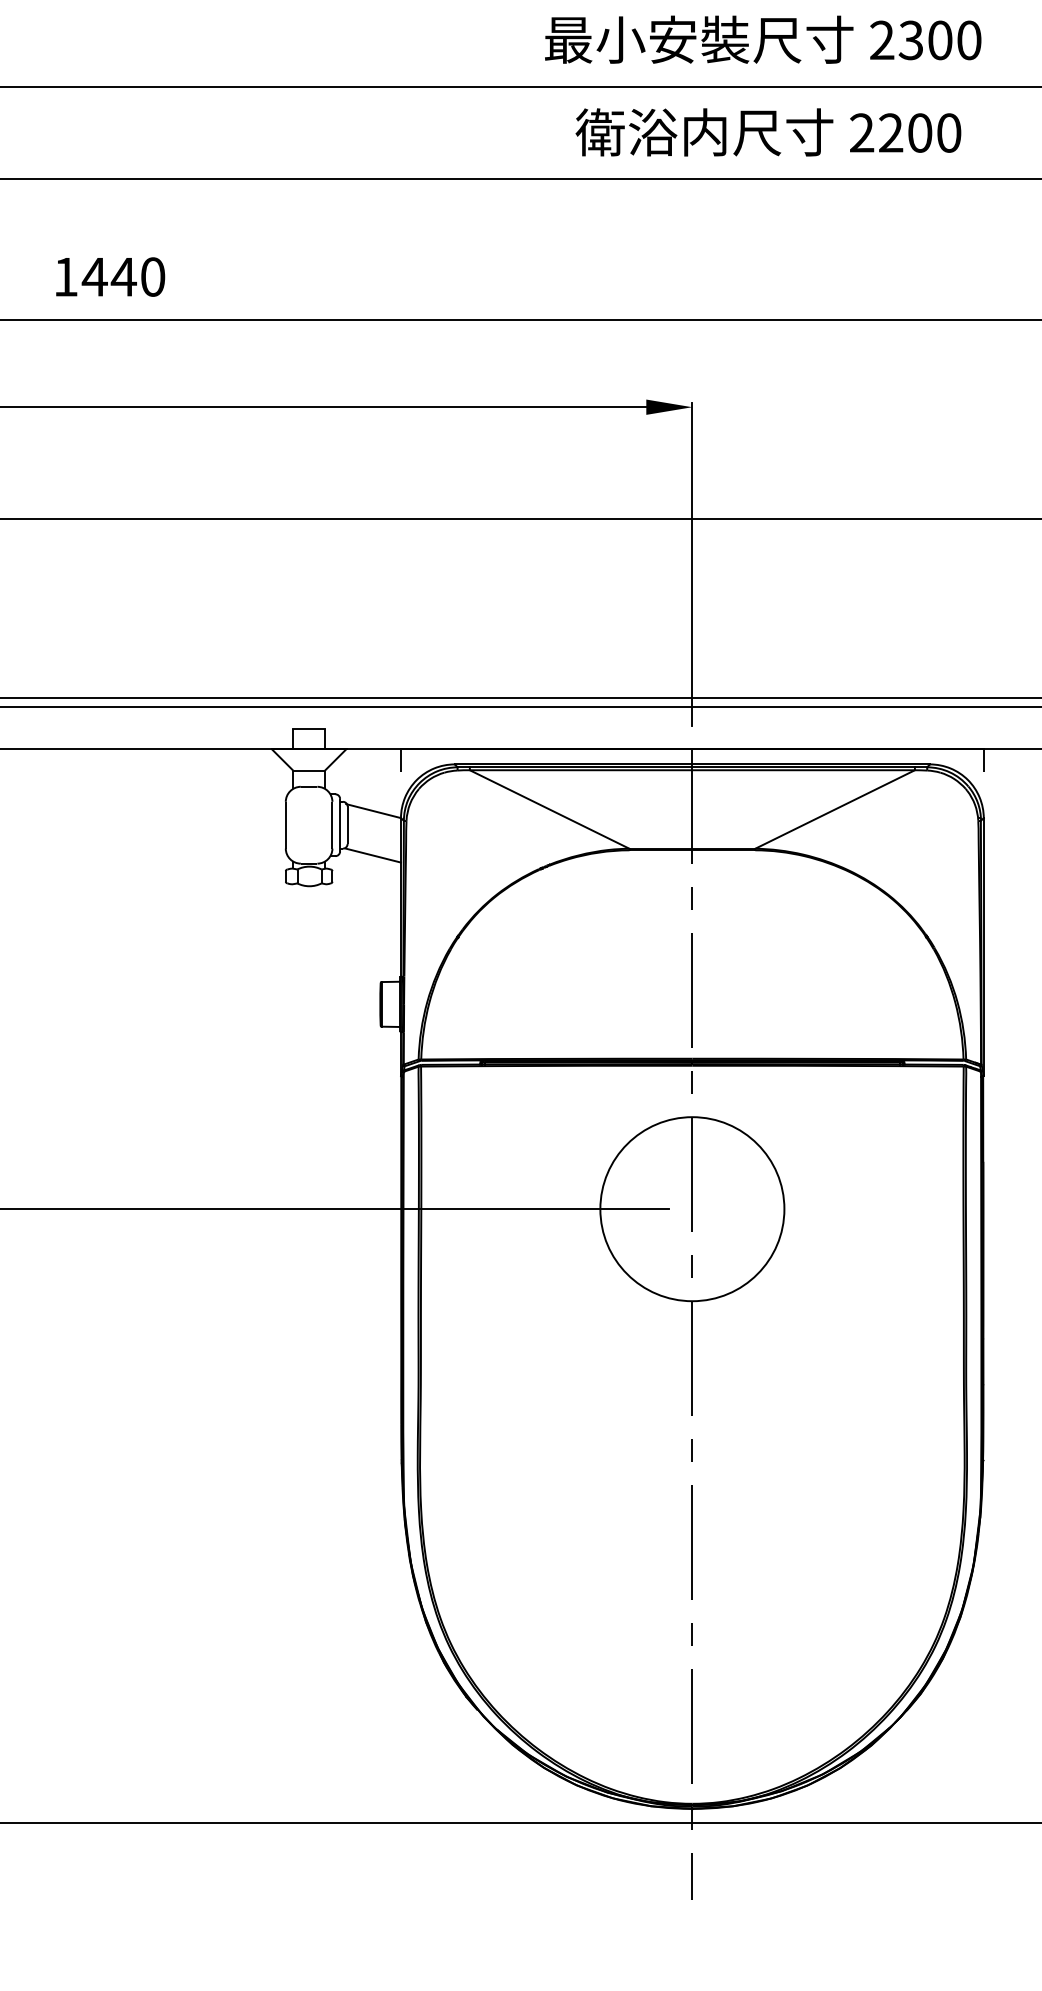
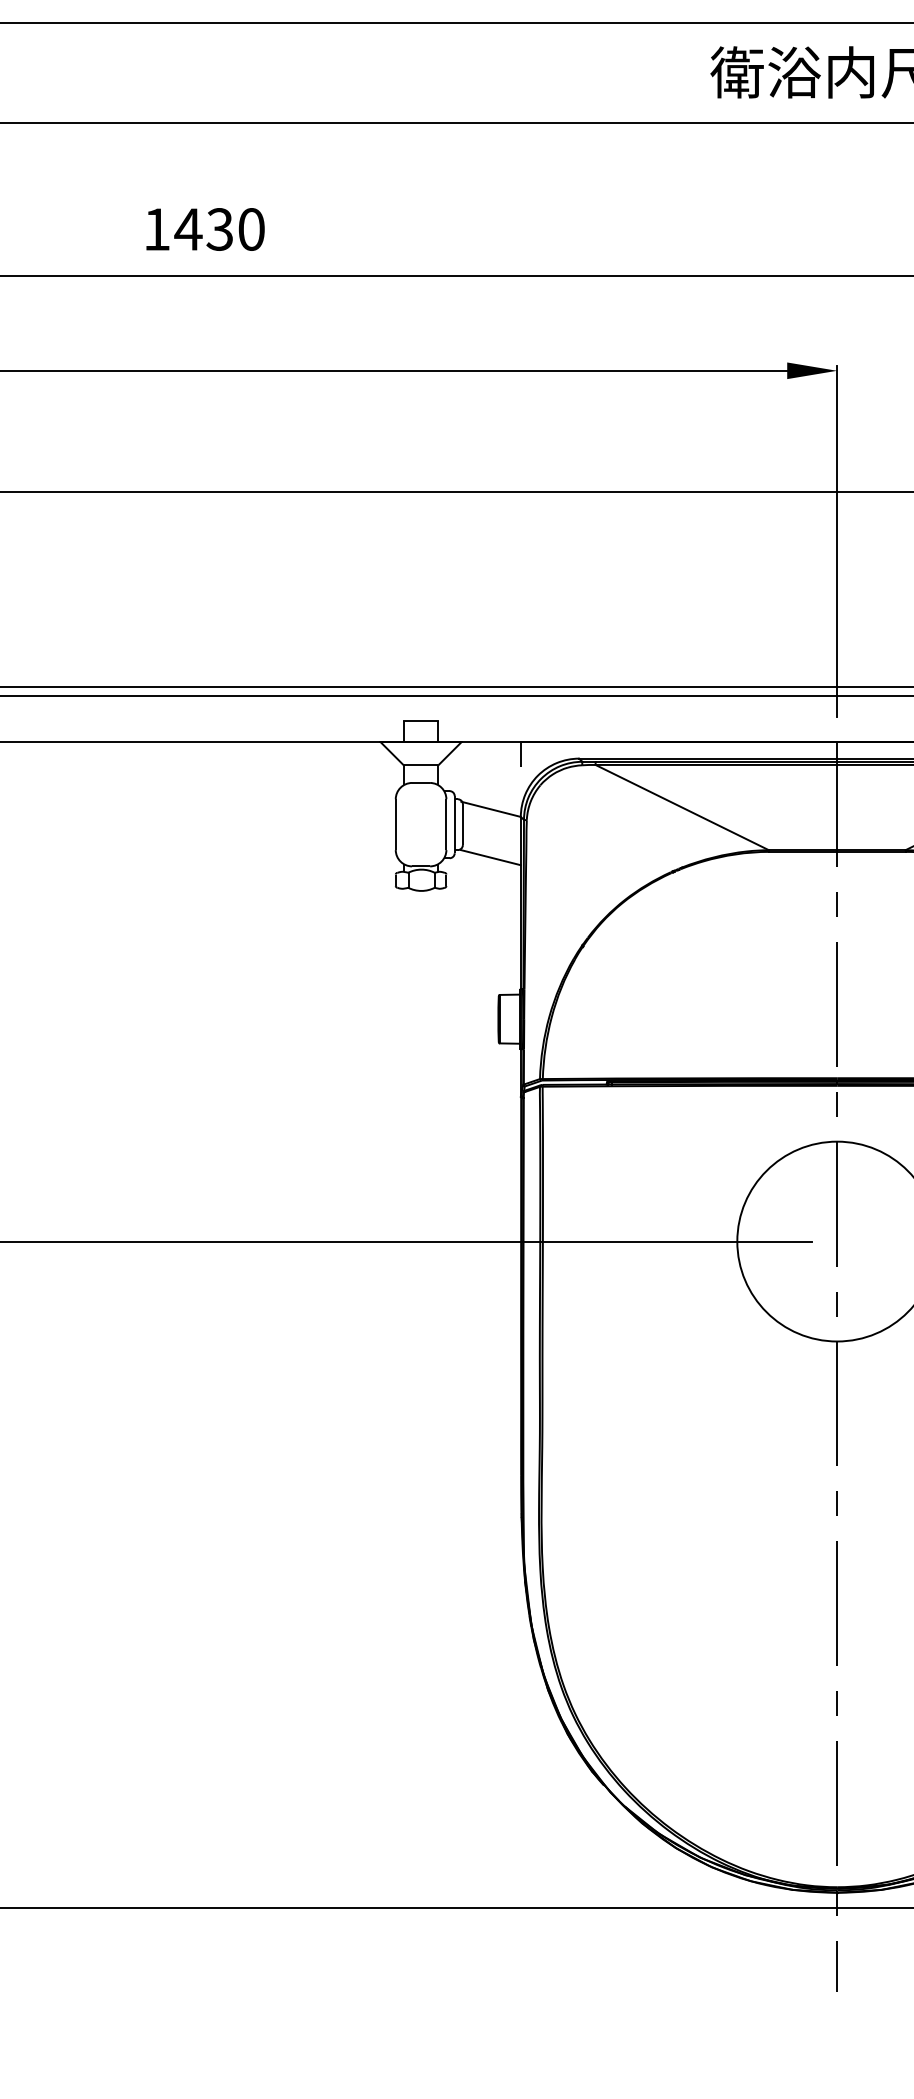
text: (123, 276) -> (219, 228), 1440 -> 1430

